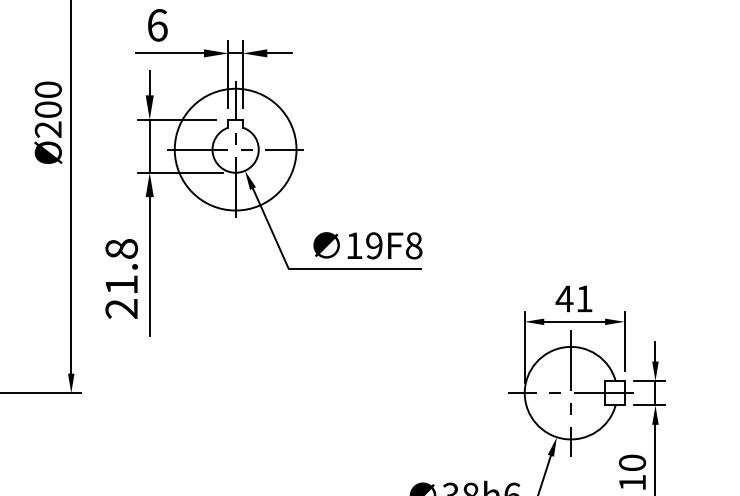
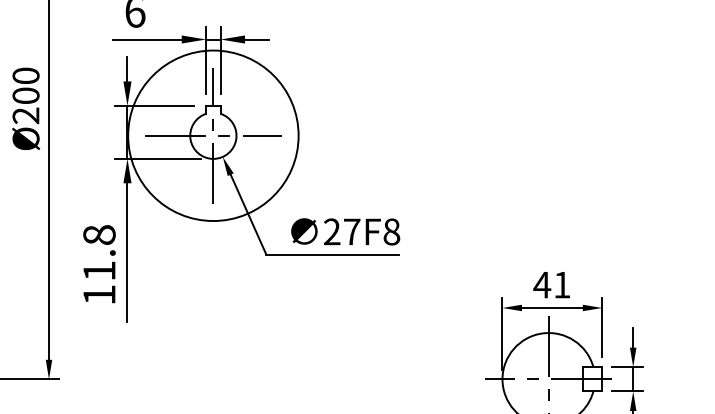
circle: (235, 149) -> (213, 135), size x1.4
text: (364, 245) -> (342, 231), 19F8 -> 27F8
text: (121, 308) -> (99, 294), 21.8 -> 11.8

